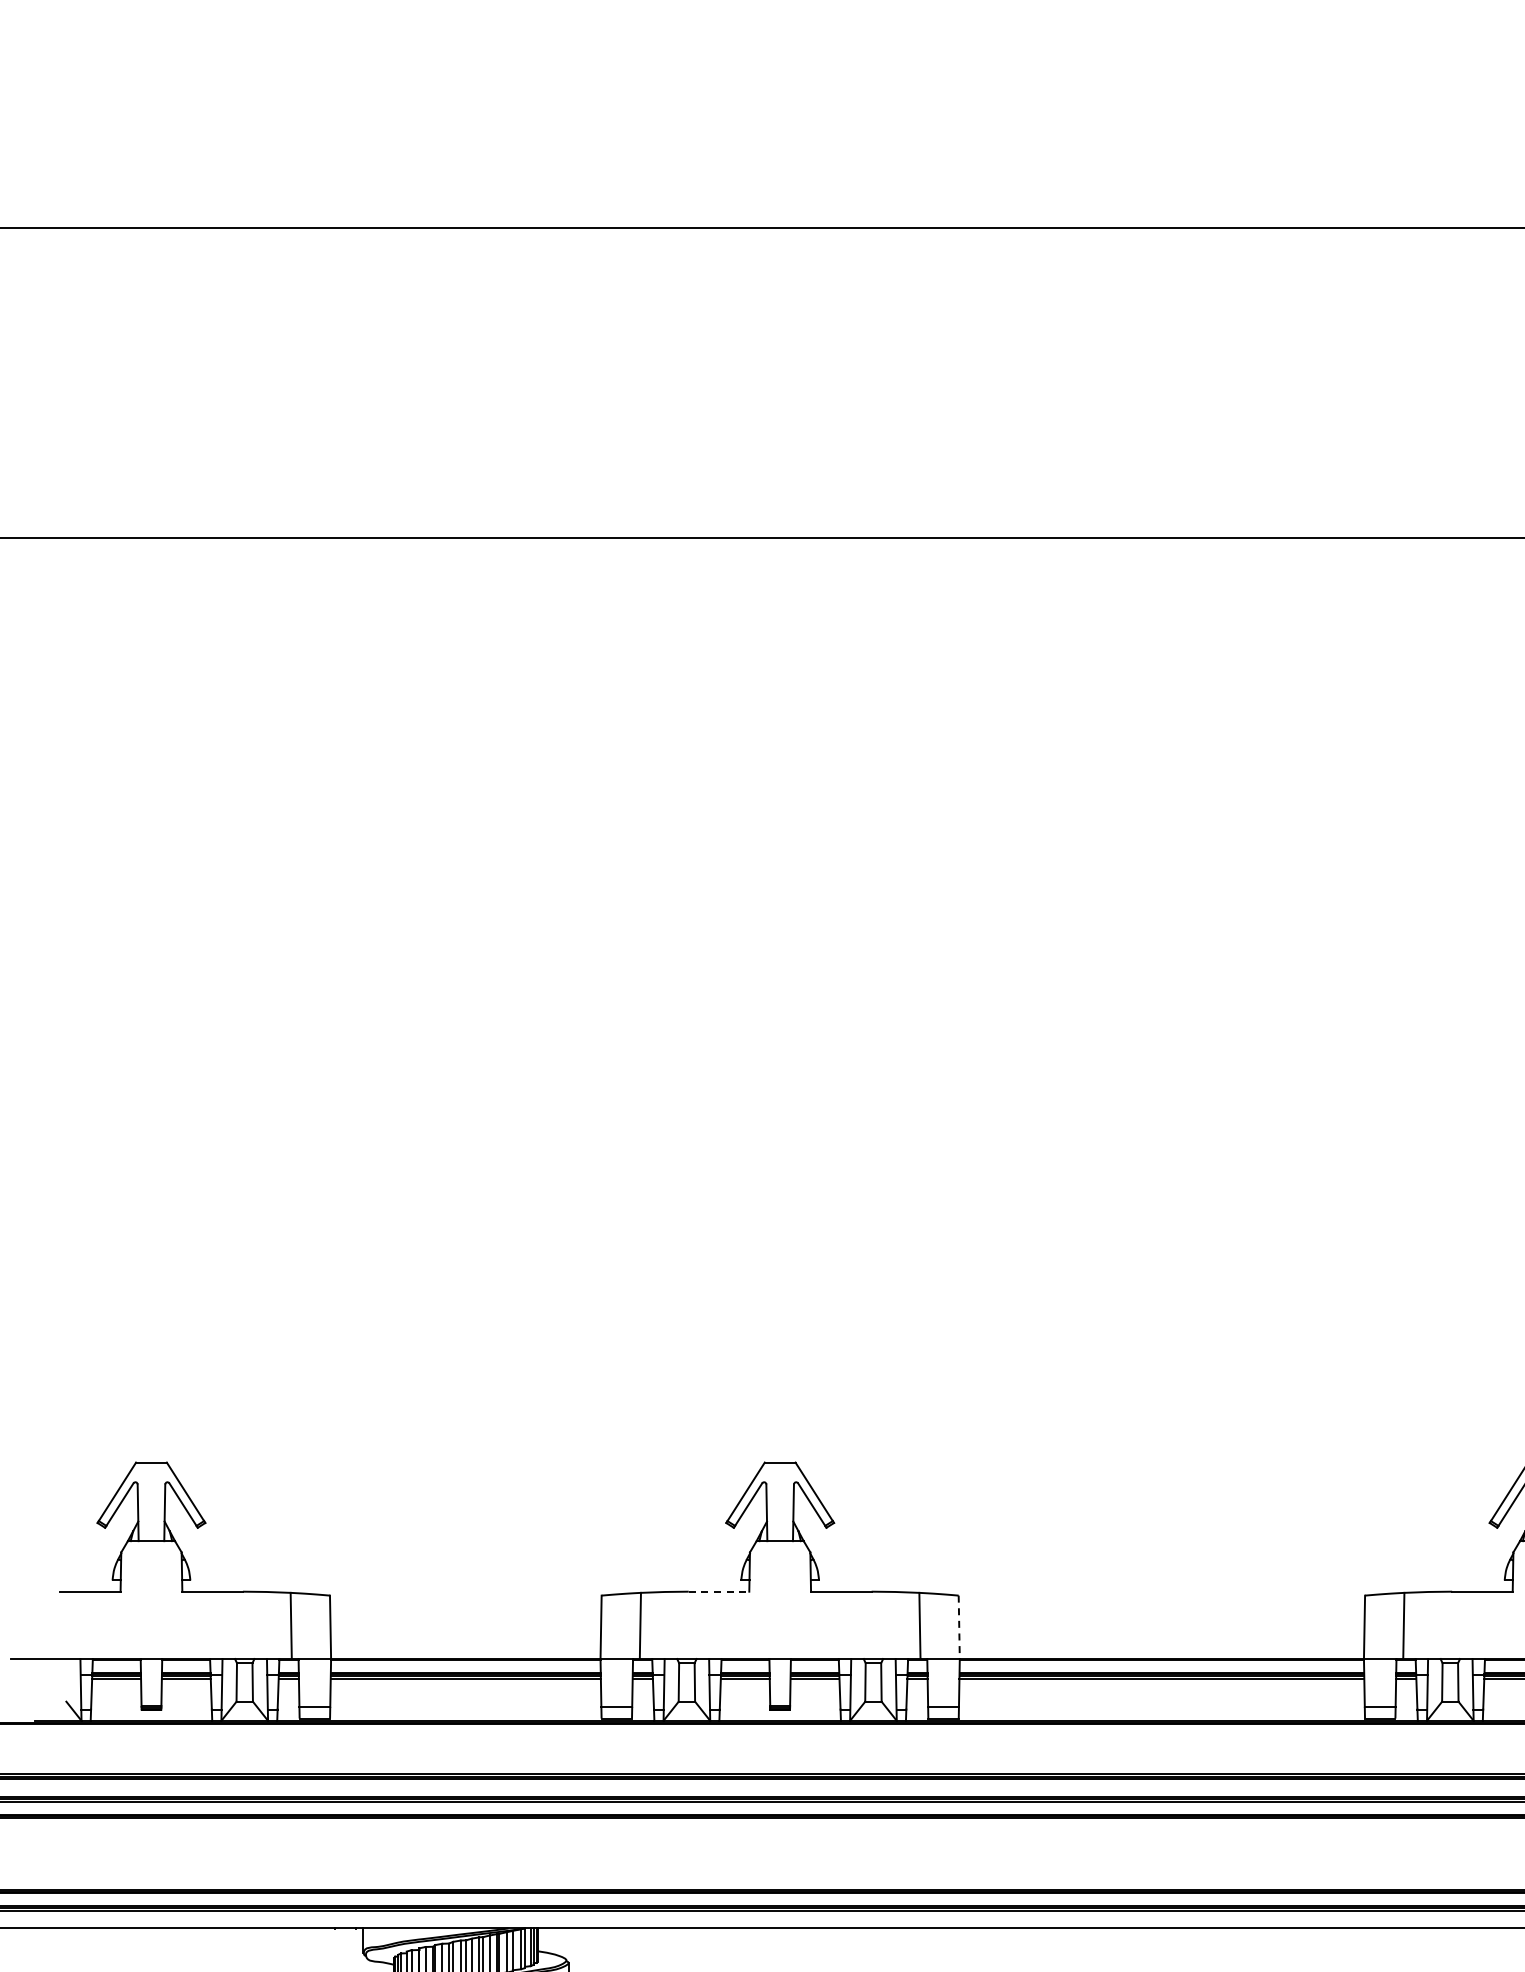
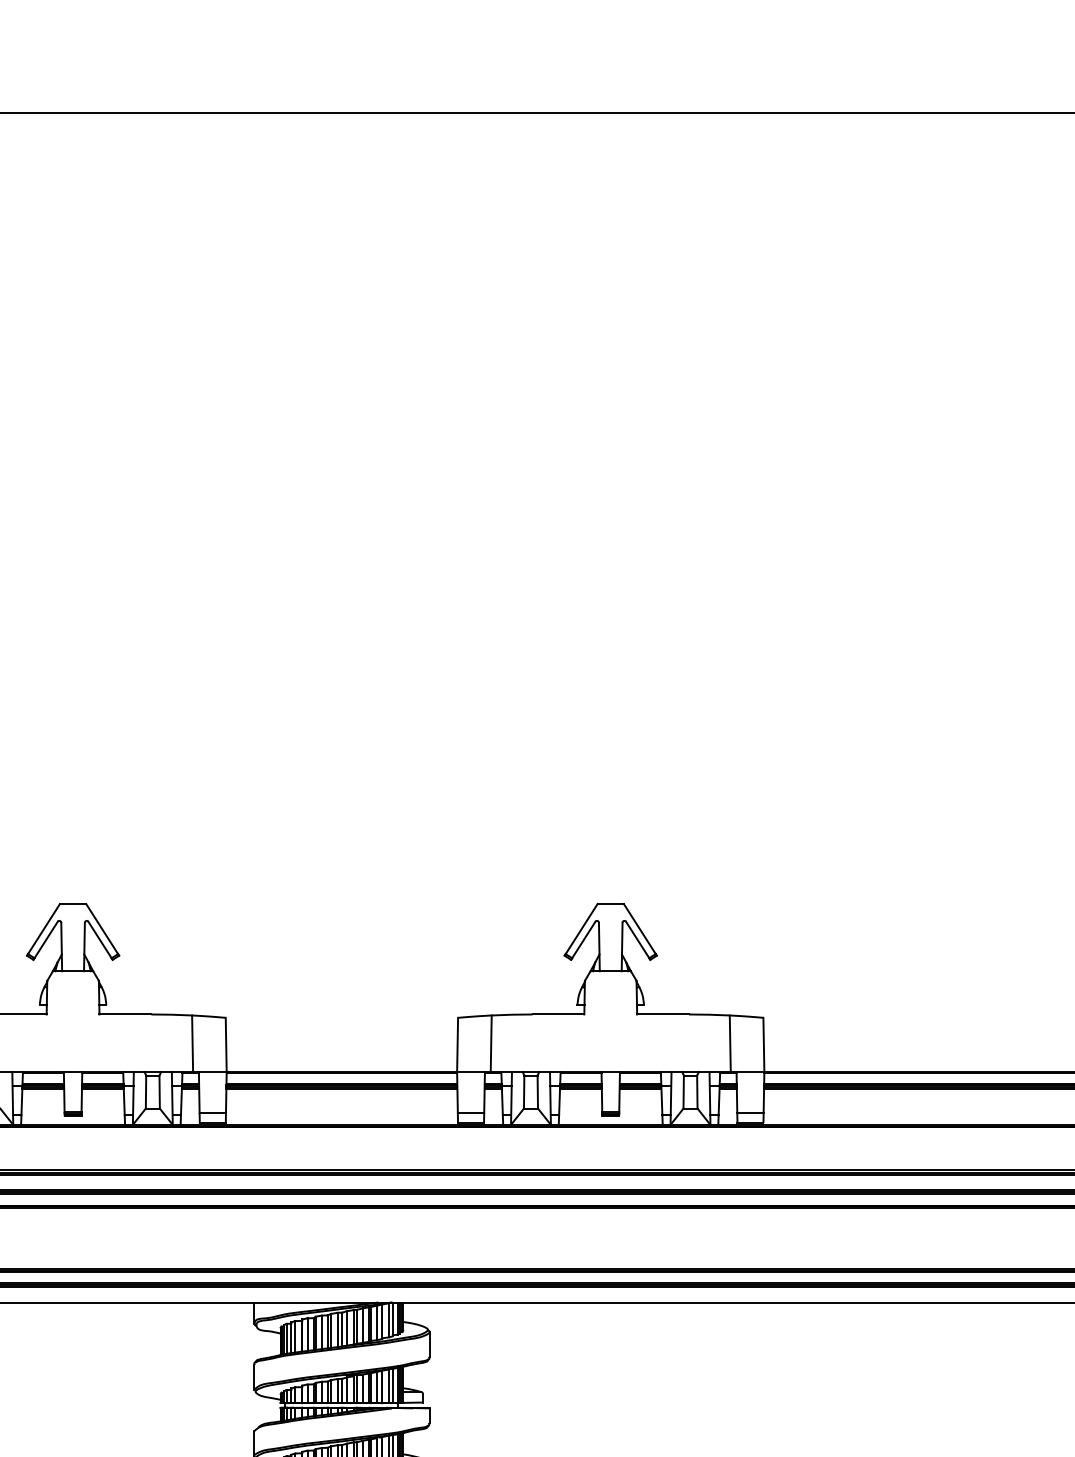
line: (719, 1591) -> (558, 1014), dashed -> solid
line: (959, 1627) -> (764, 1045), dashed -> solid

